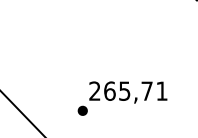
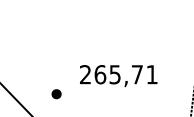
part: (82, 110) -> (56, 93), moved

